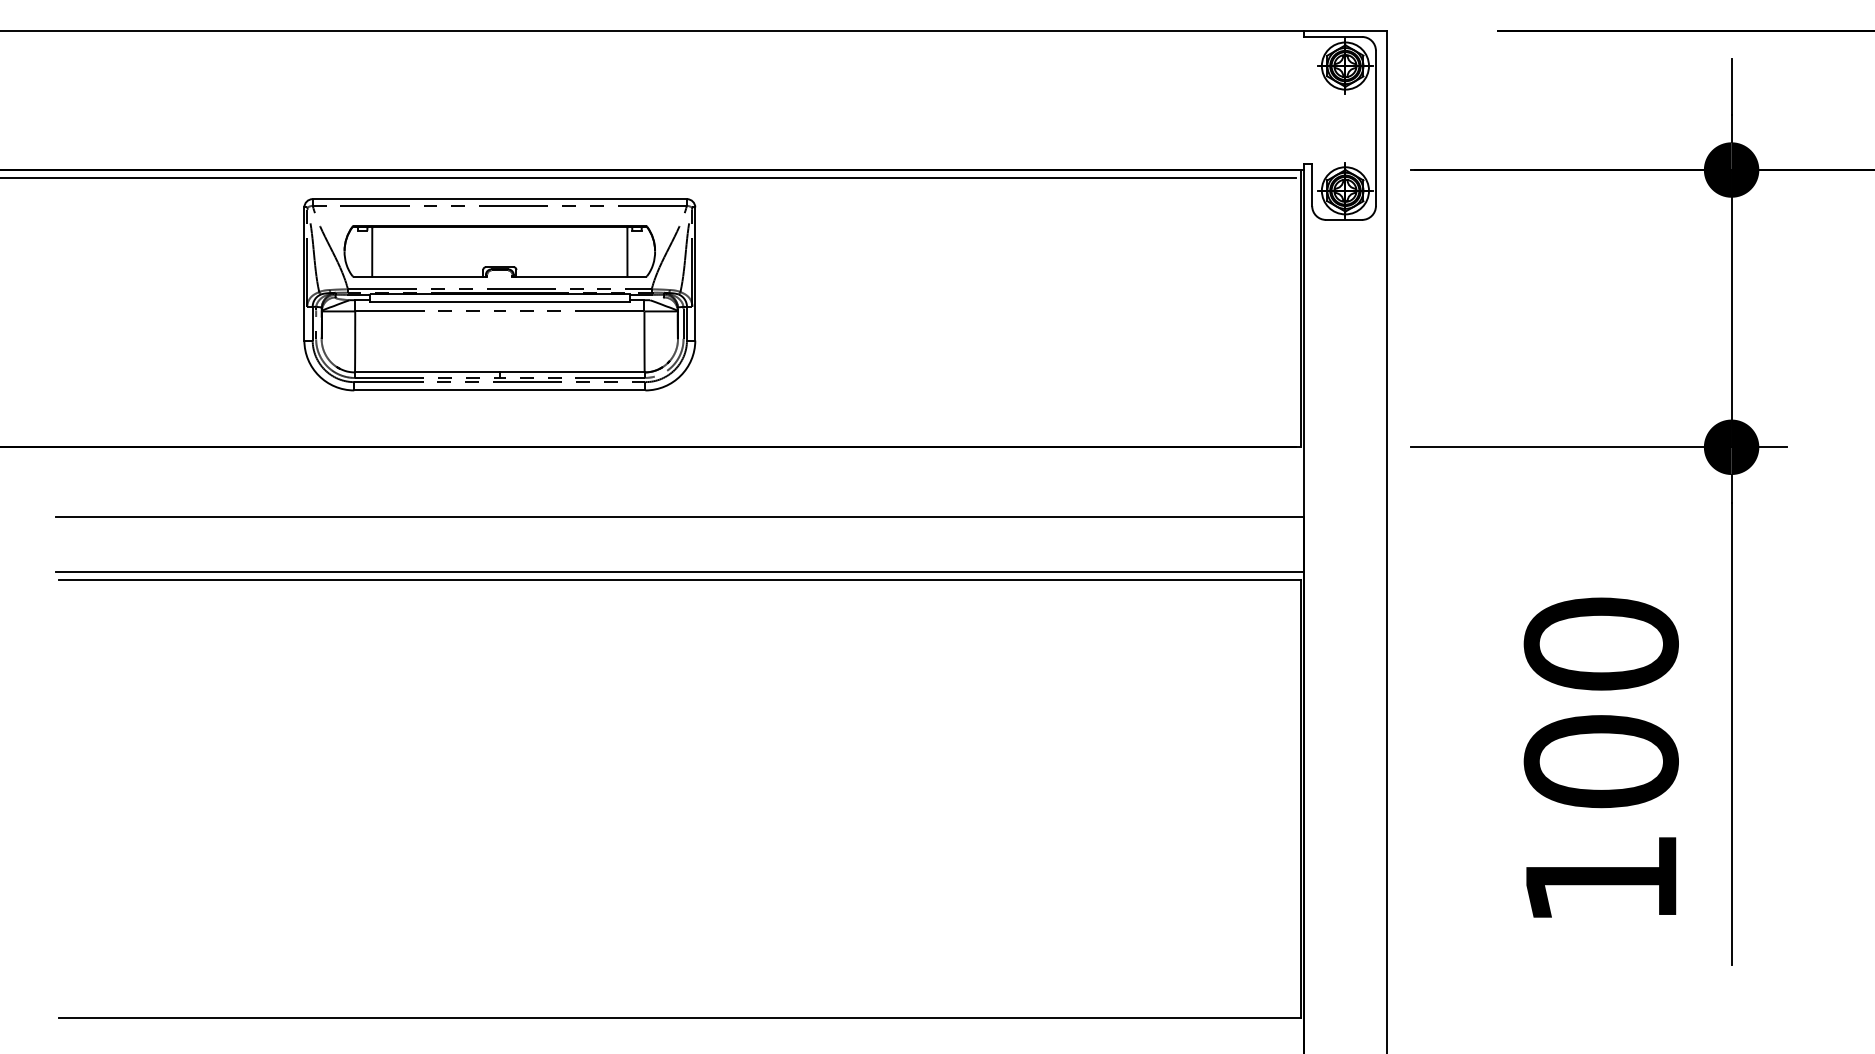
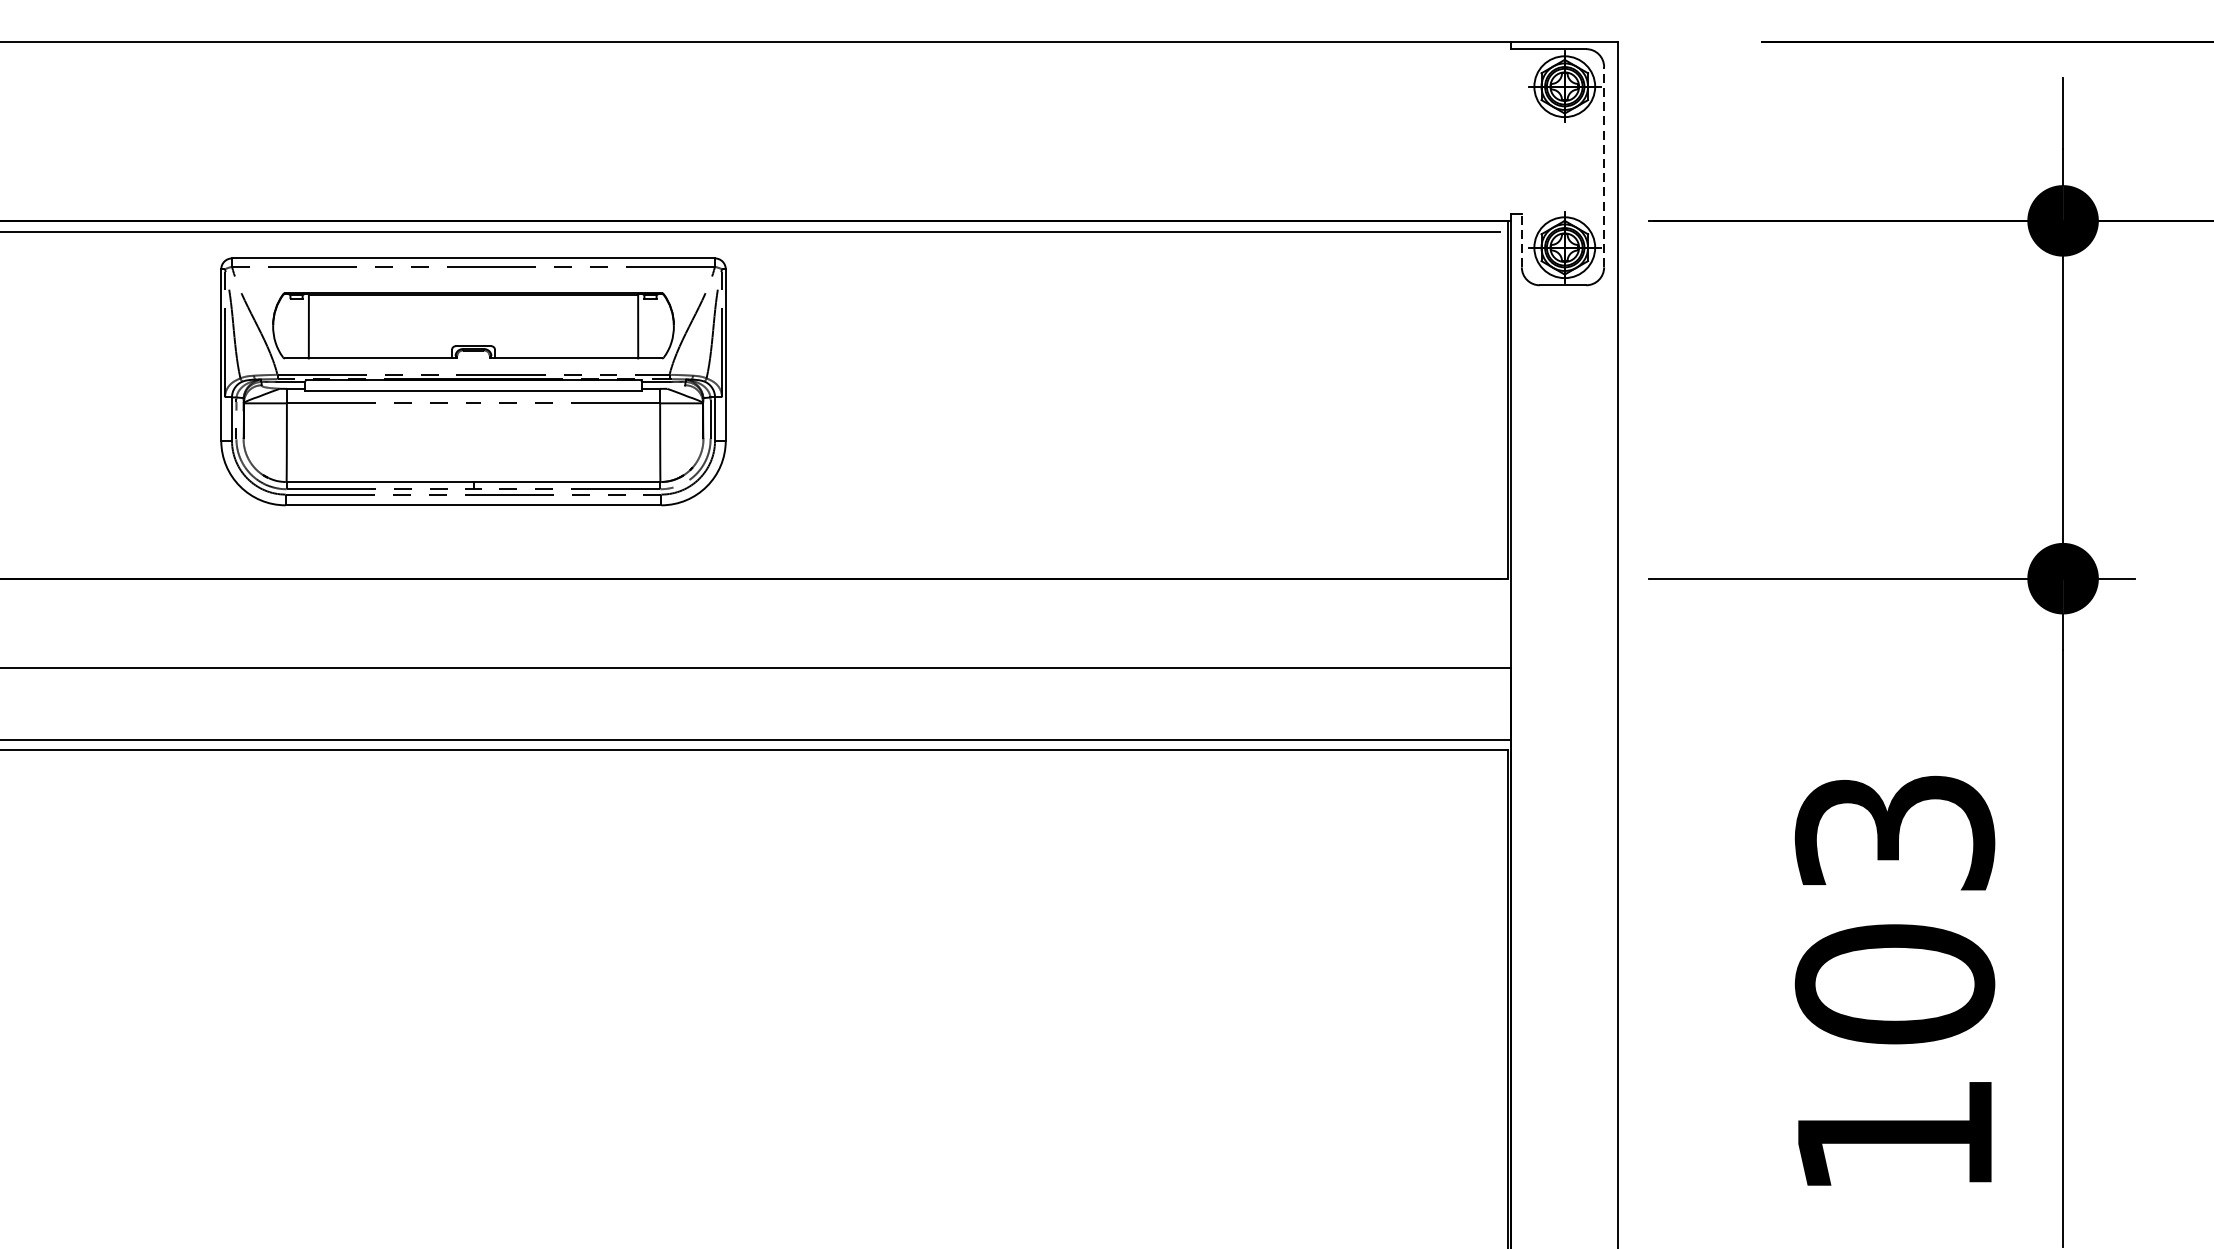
line: (1375, 128) -> (1603, 167), solid -> dashed
line: (1312, 185) -> (1522, 240), solid -> dashed
text: (1600, 643) -> (1893, 831), 100 -> 103

